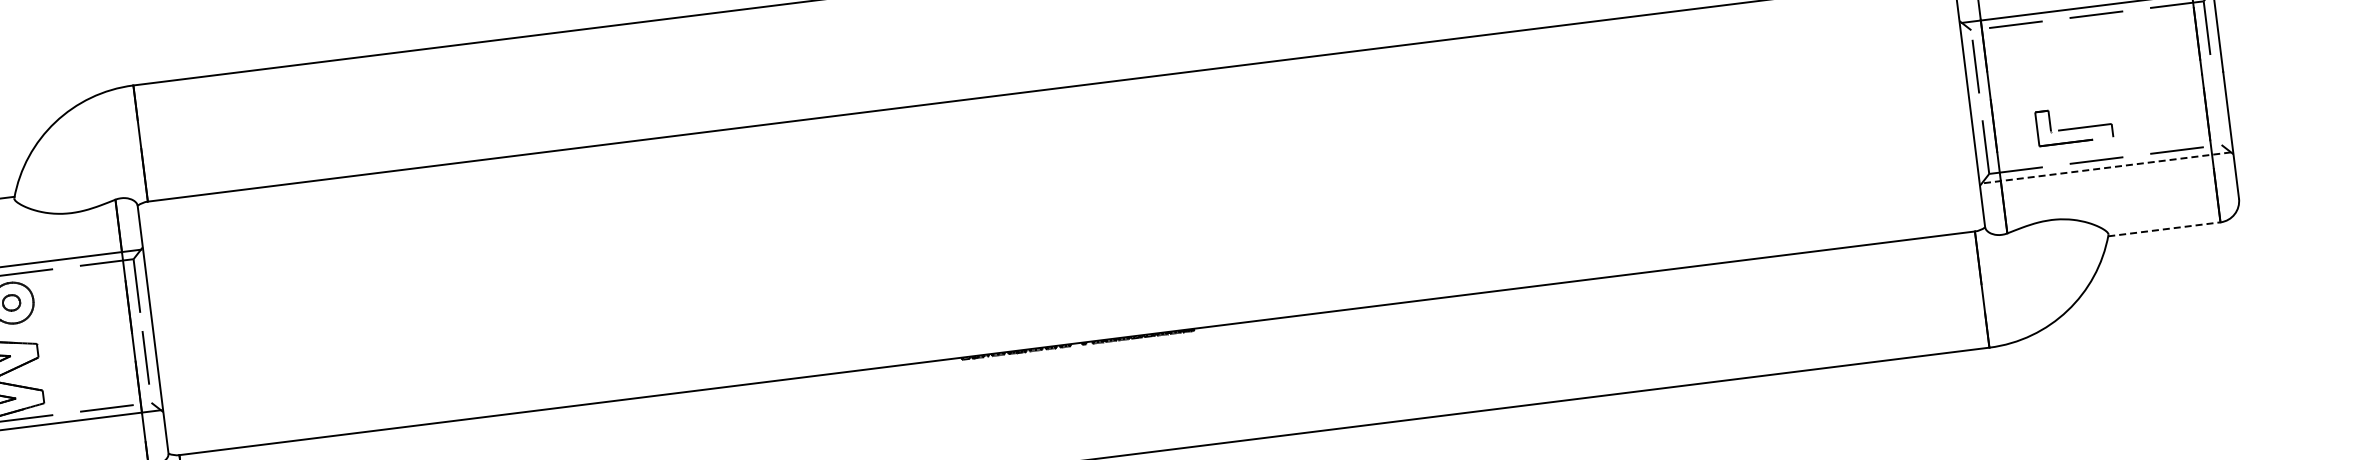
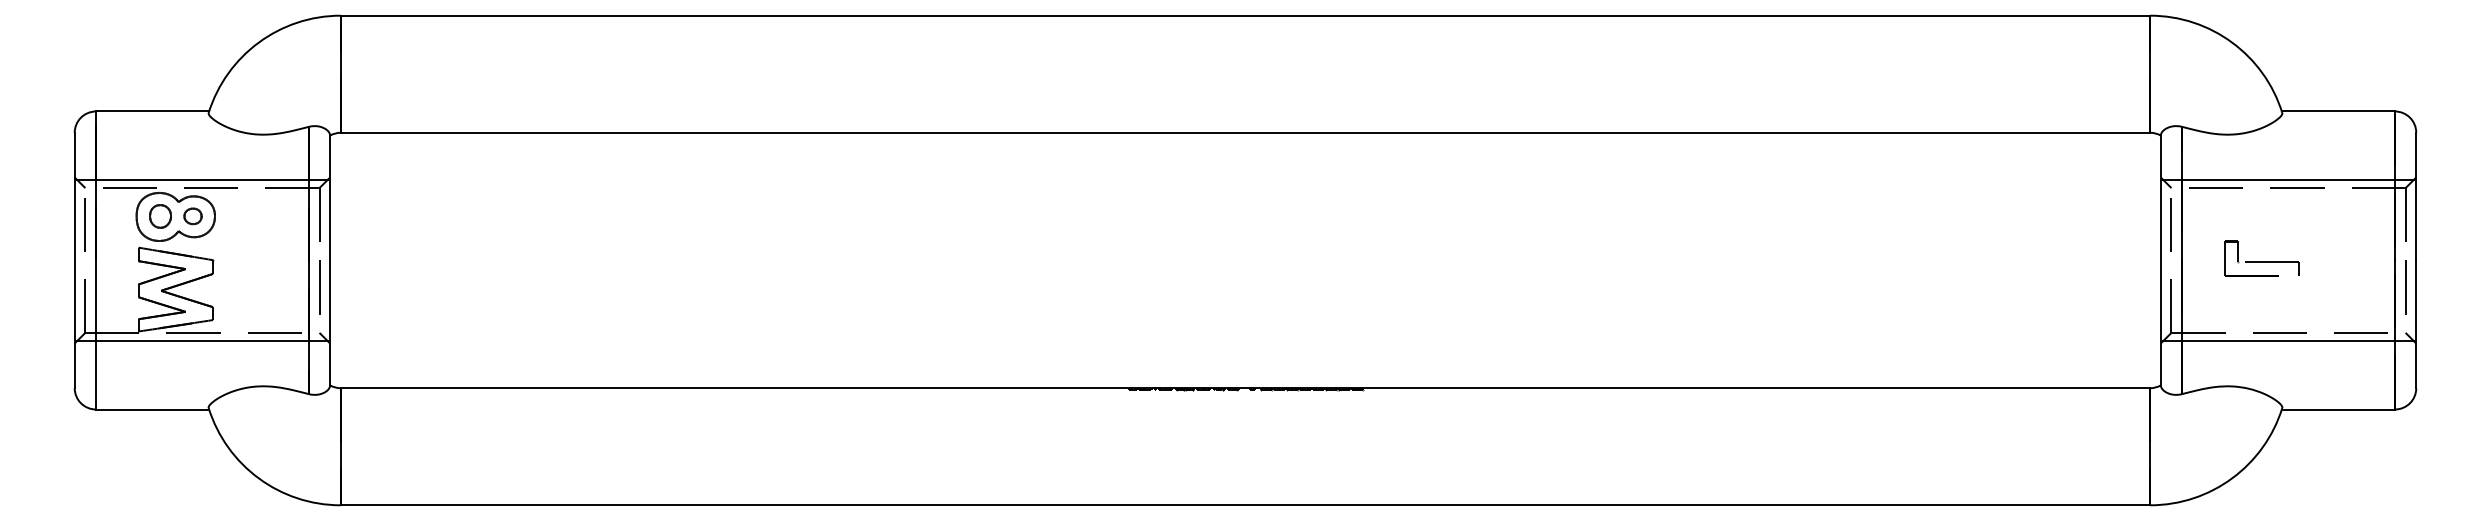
line: (2215, 99) -> (2405, 287), added
part: (2073, 124) -> (2261, 258), moved
line: (2106, 168) -> (2288, 341), dashed -> solid
line: (2164, 229) -> (2338, 409), dashed -> solid

